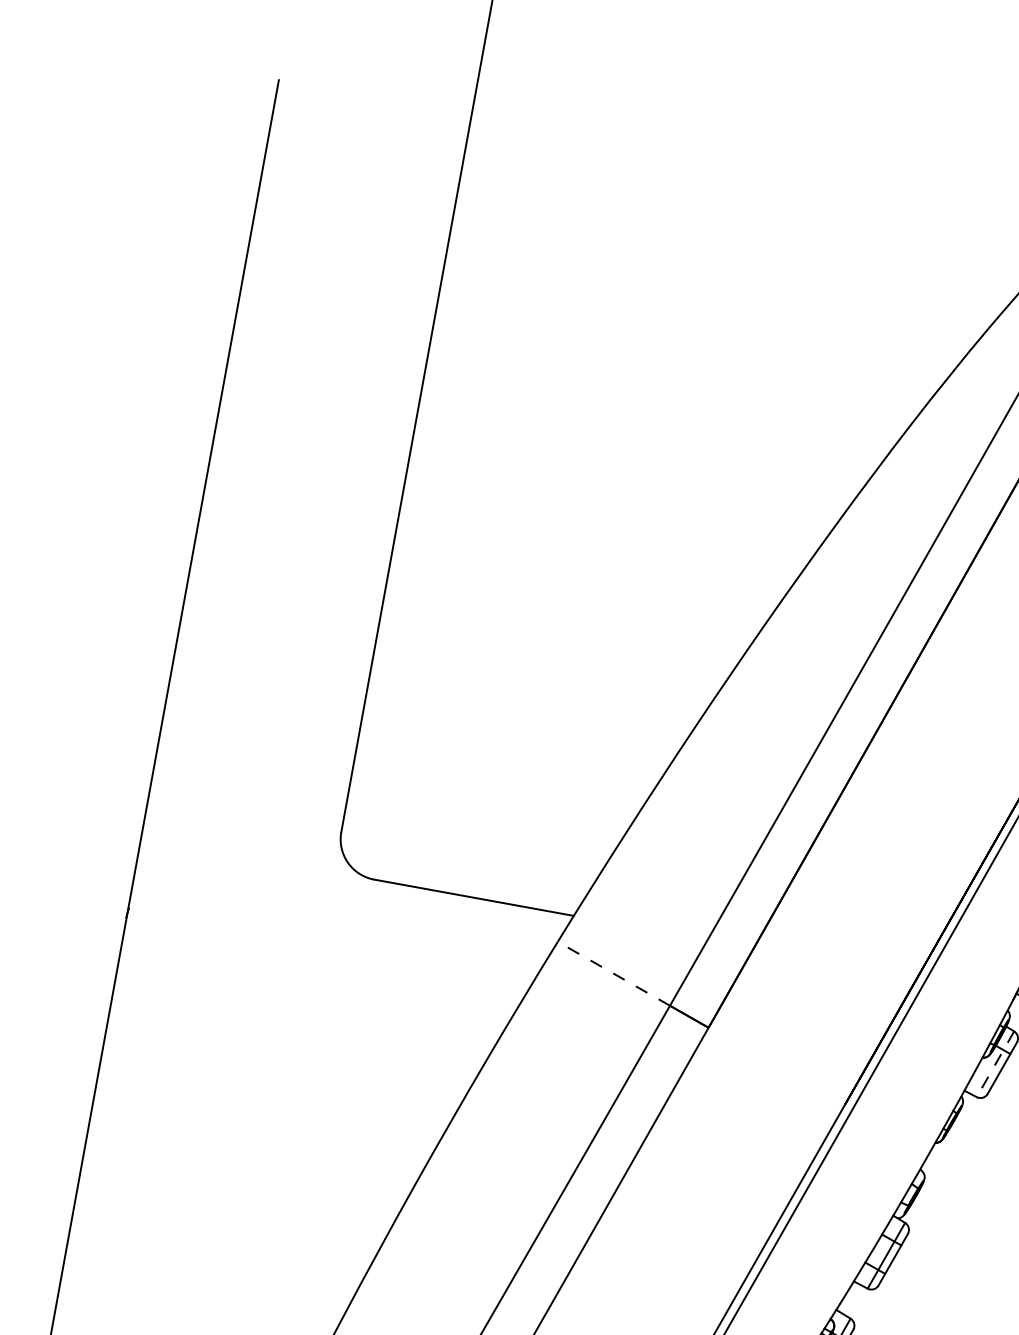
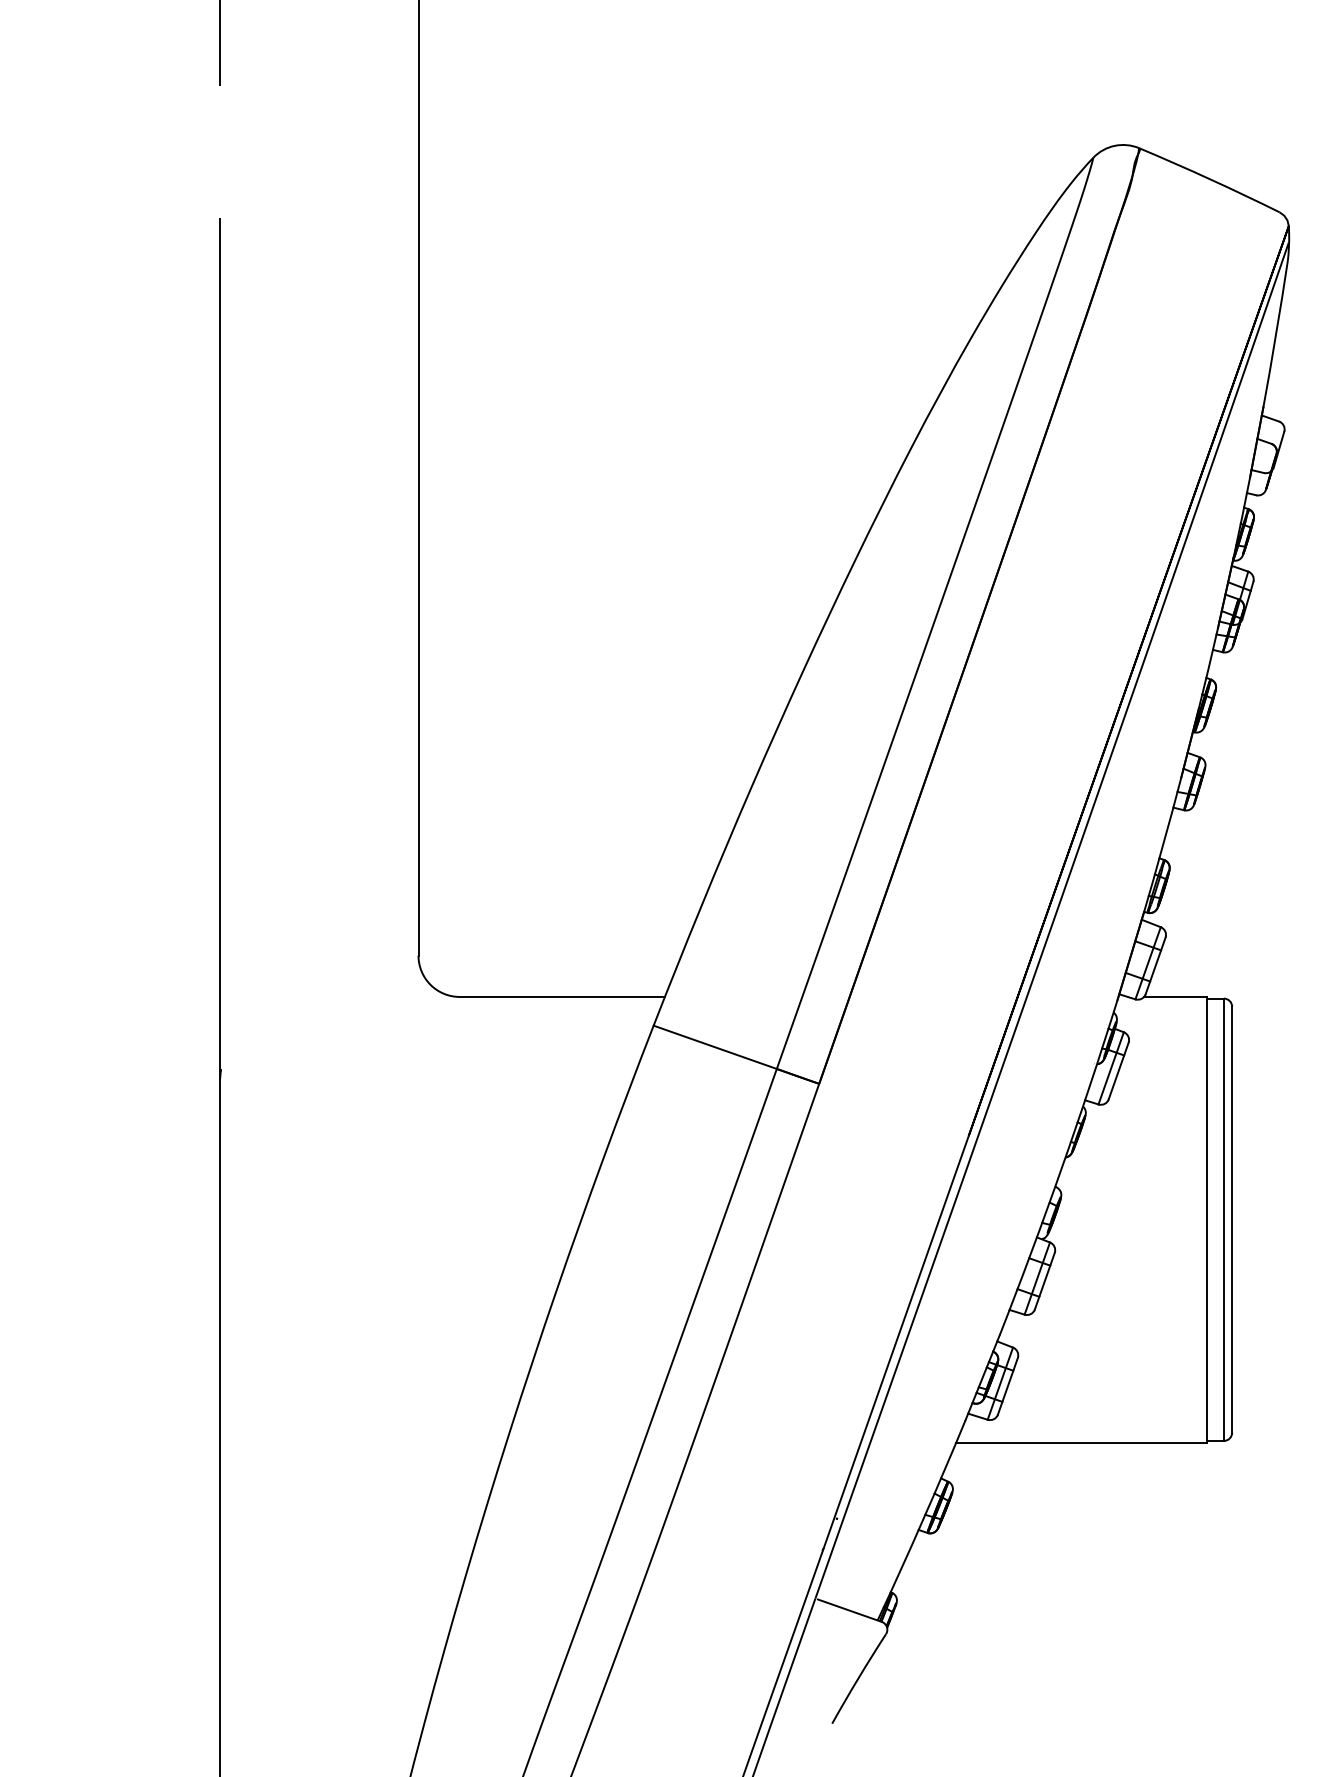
line: (613, 973) -> (714, 1047), dashed -> solid
line: (995, 1064) -> (1111, 1068), dashed -> solid

